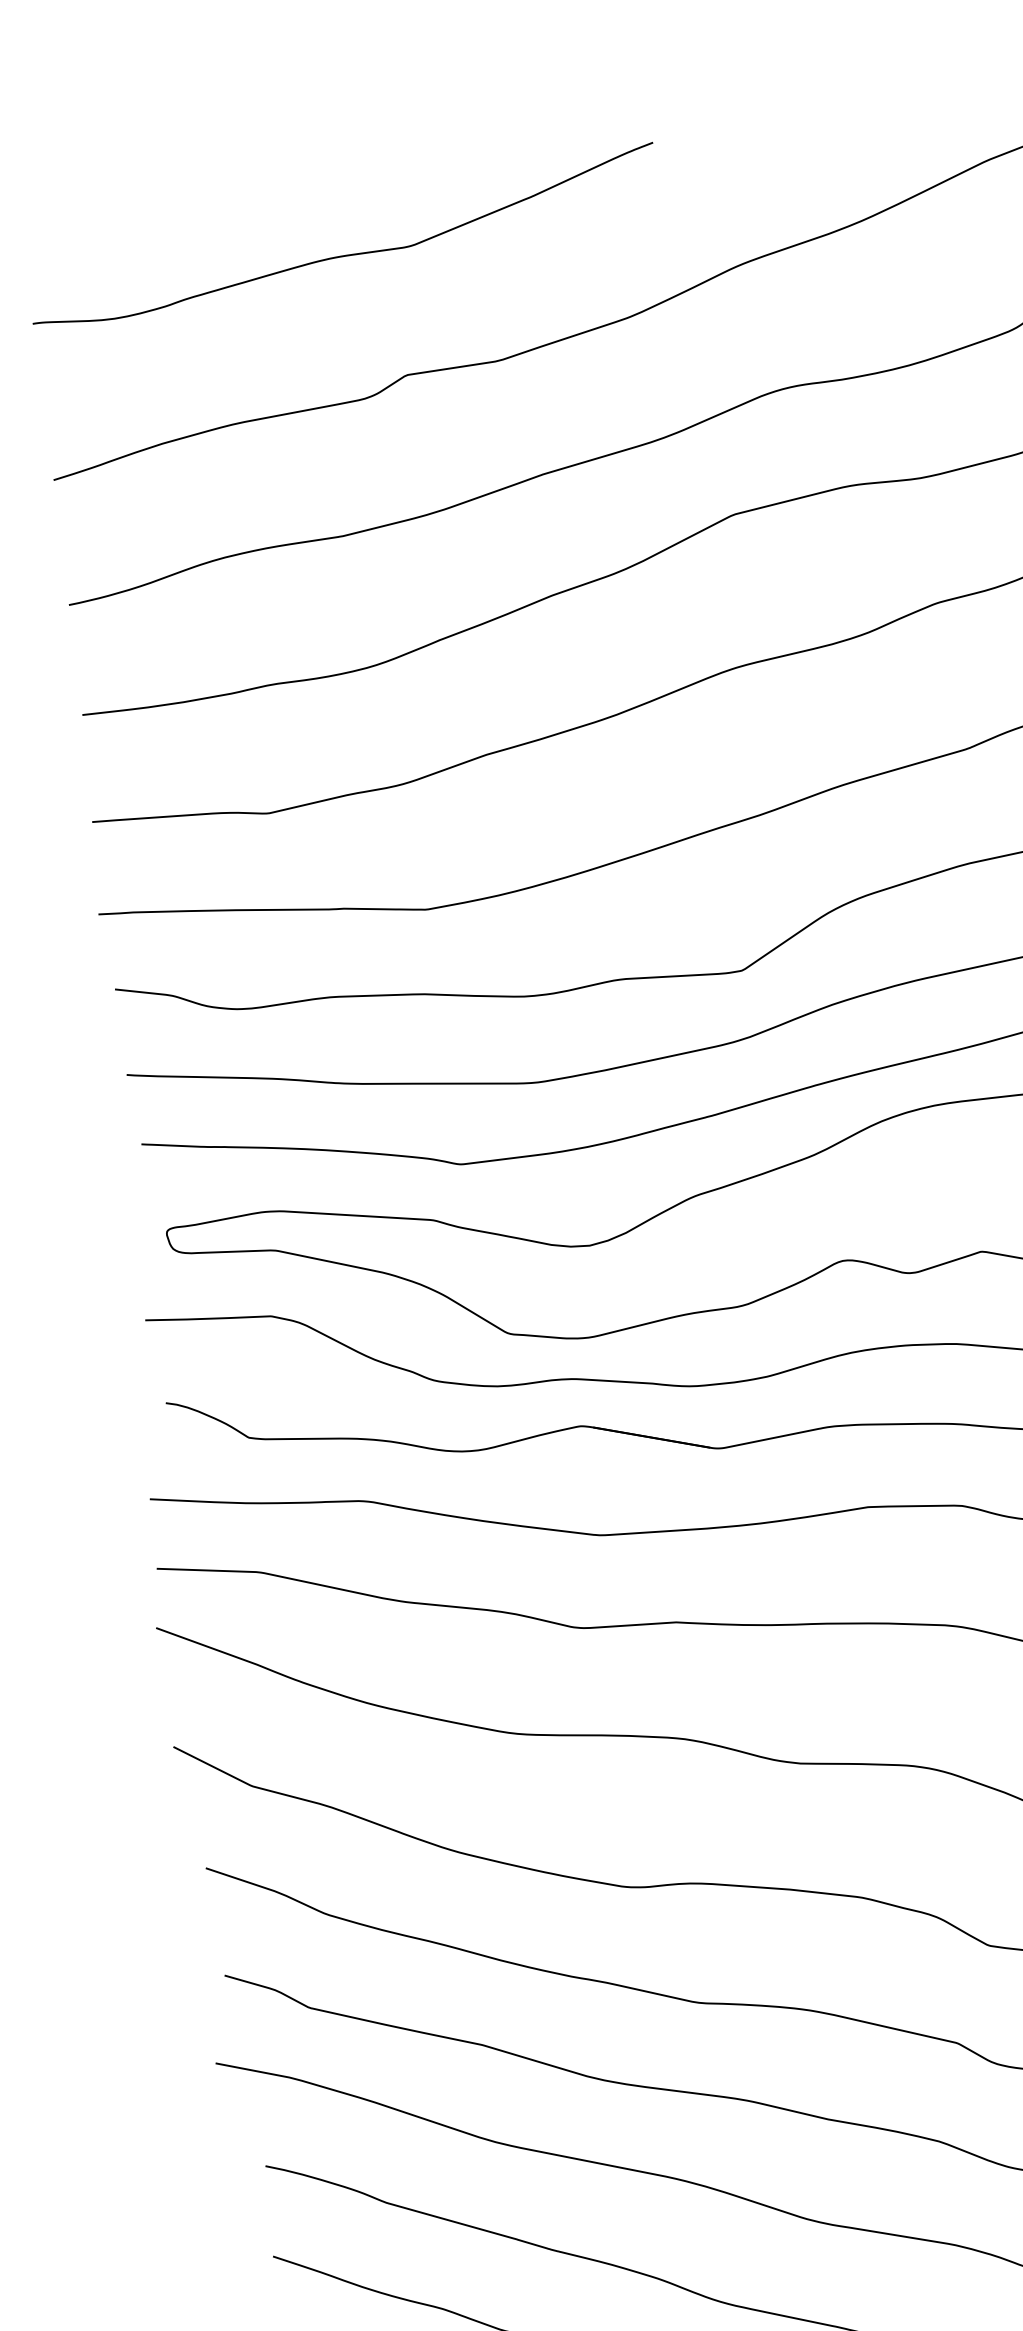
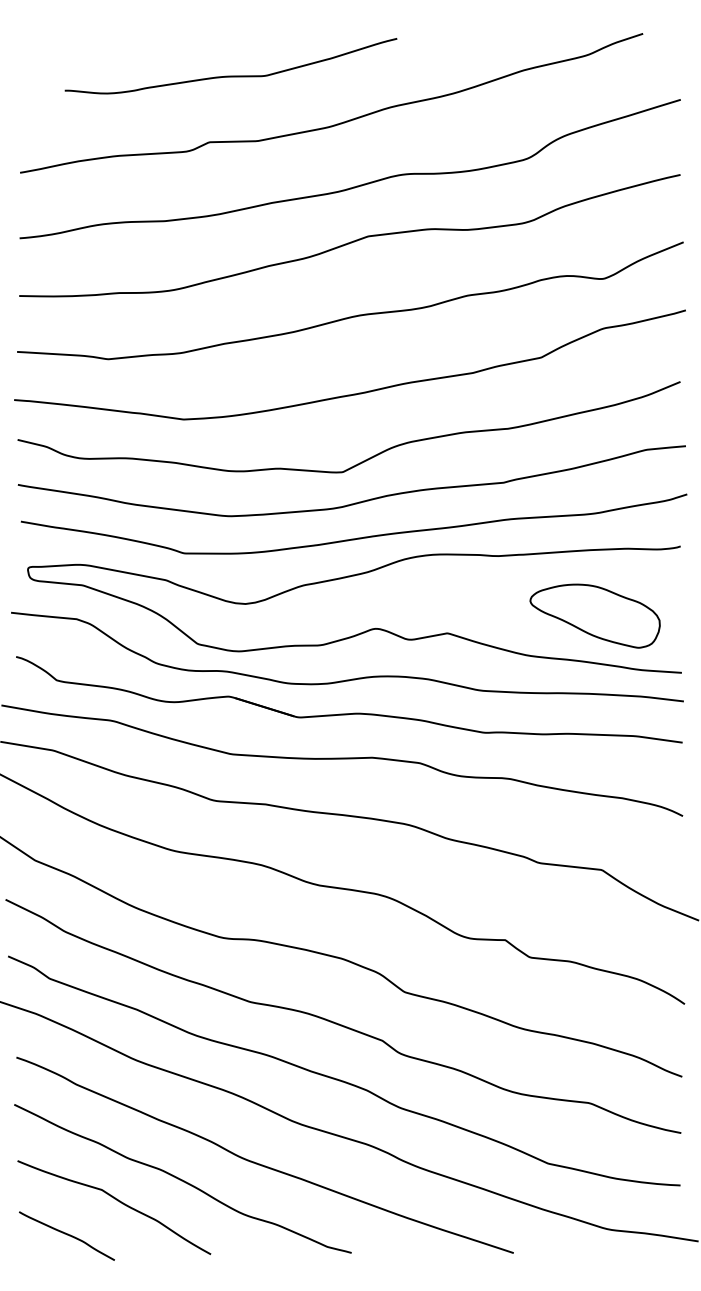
curve: (344, 253) -> (230, 75), moved

